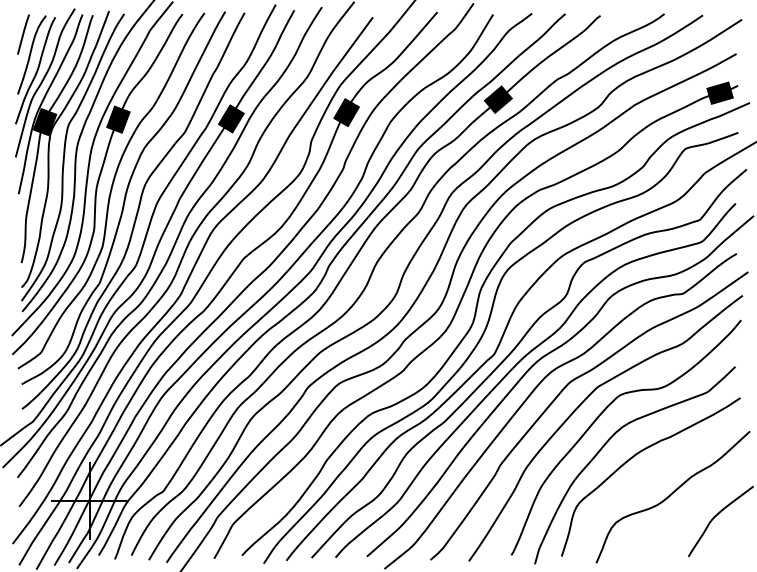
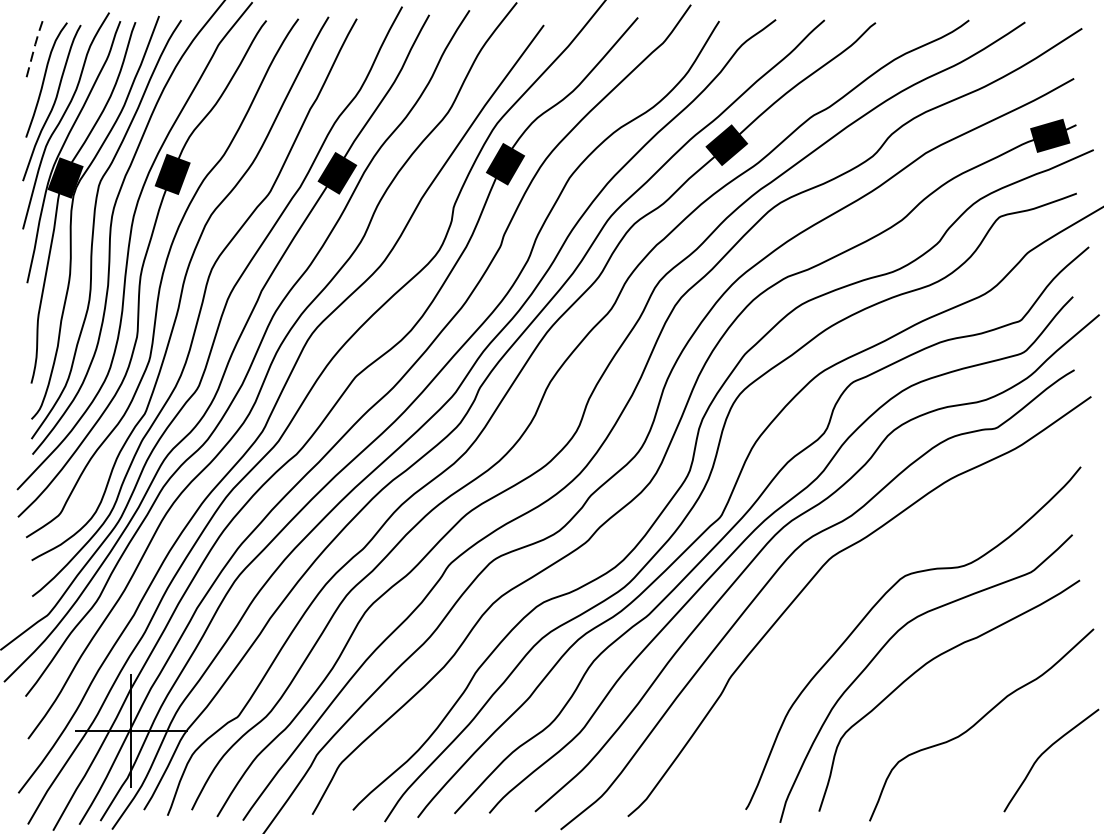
line: (23, 33) -> (34, 48), solid -> dashed
curve: (581, 405) -> (848, 591), removed

